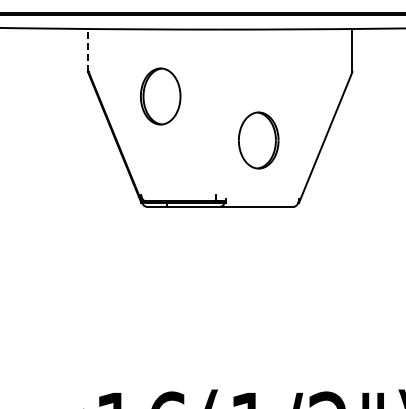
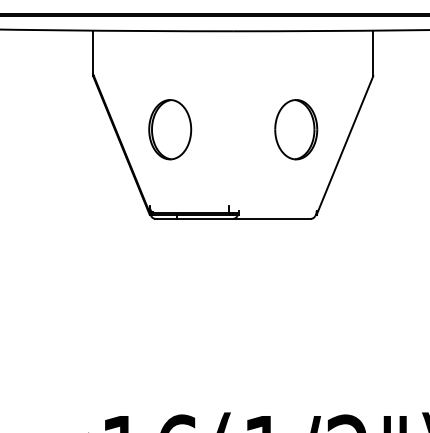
line: (87, 50) -> (92, 53), dashed -> solid
part: (160, 96) -> (169, 129), moved
part: (258, 140) -> (296, 129), moved

